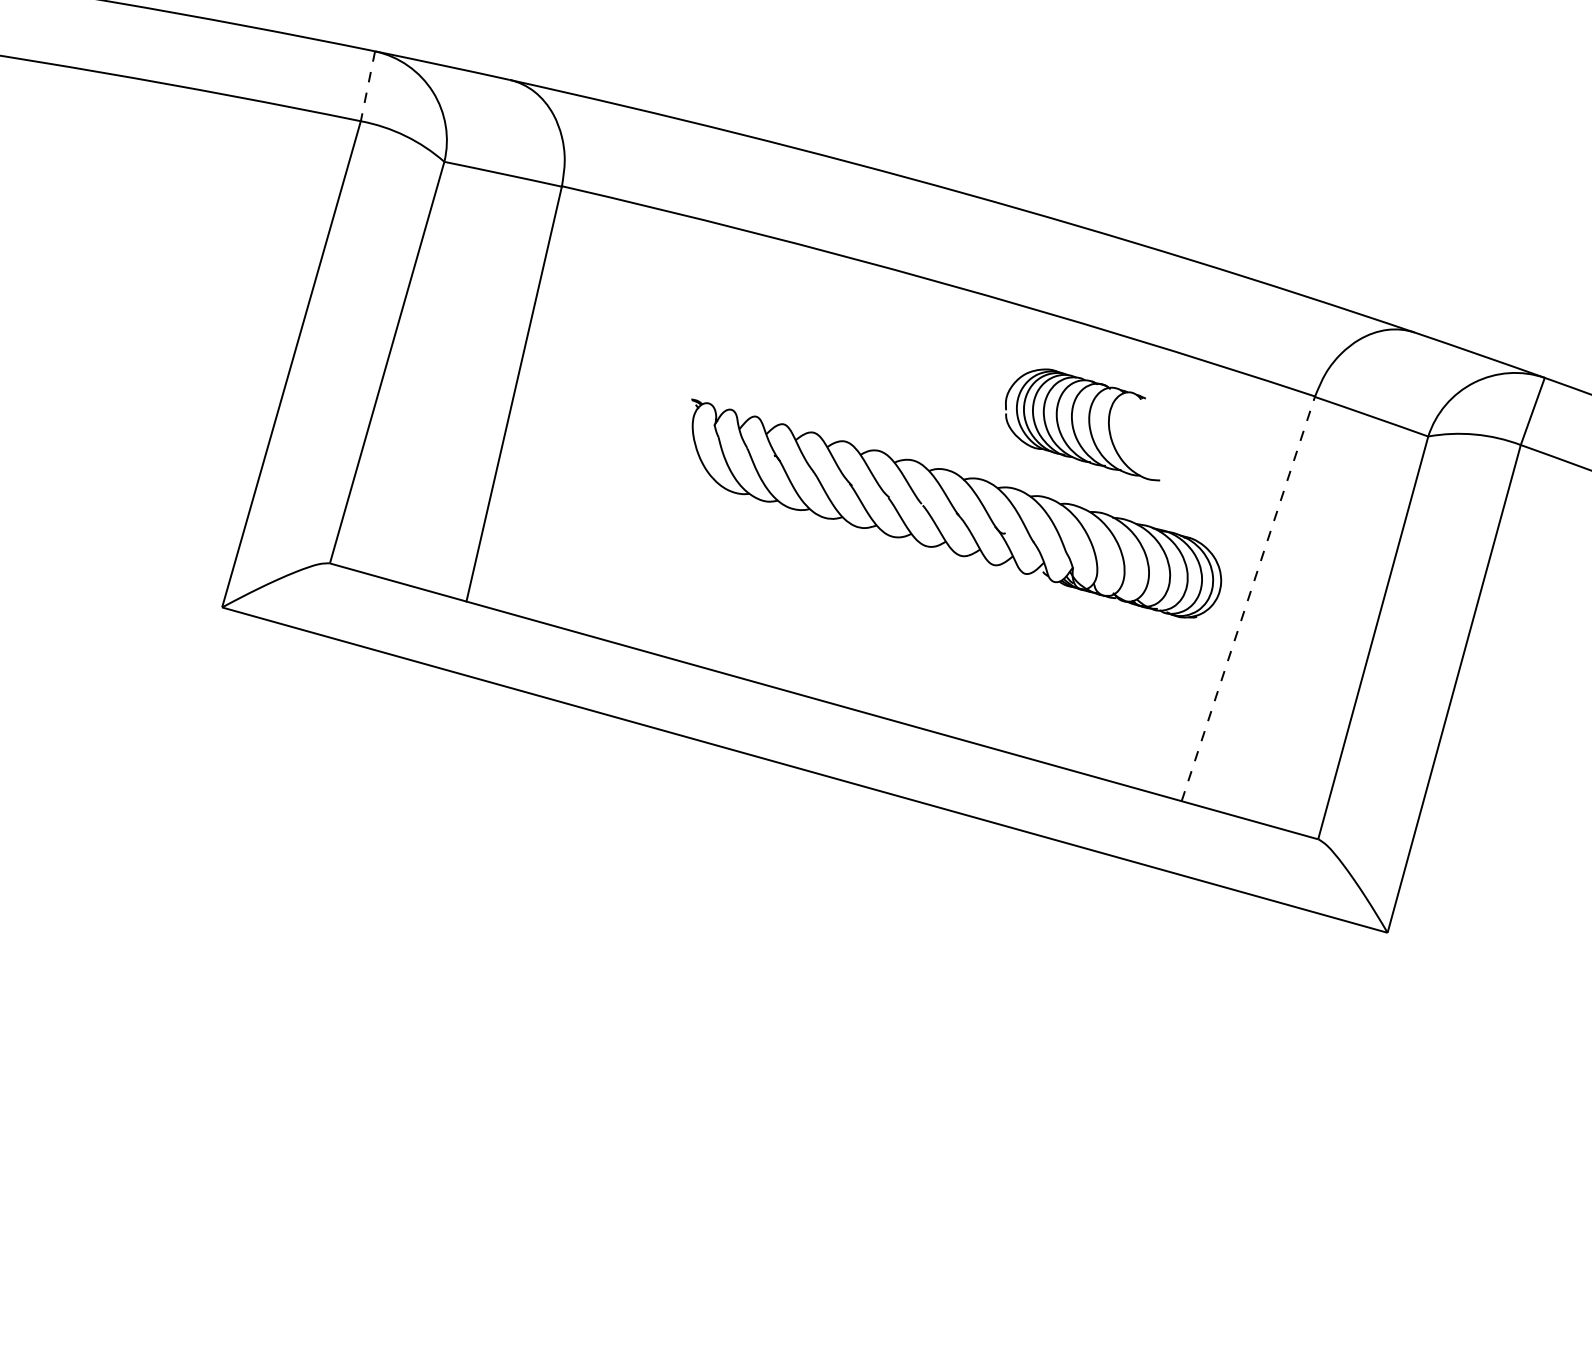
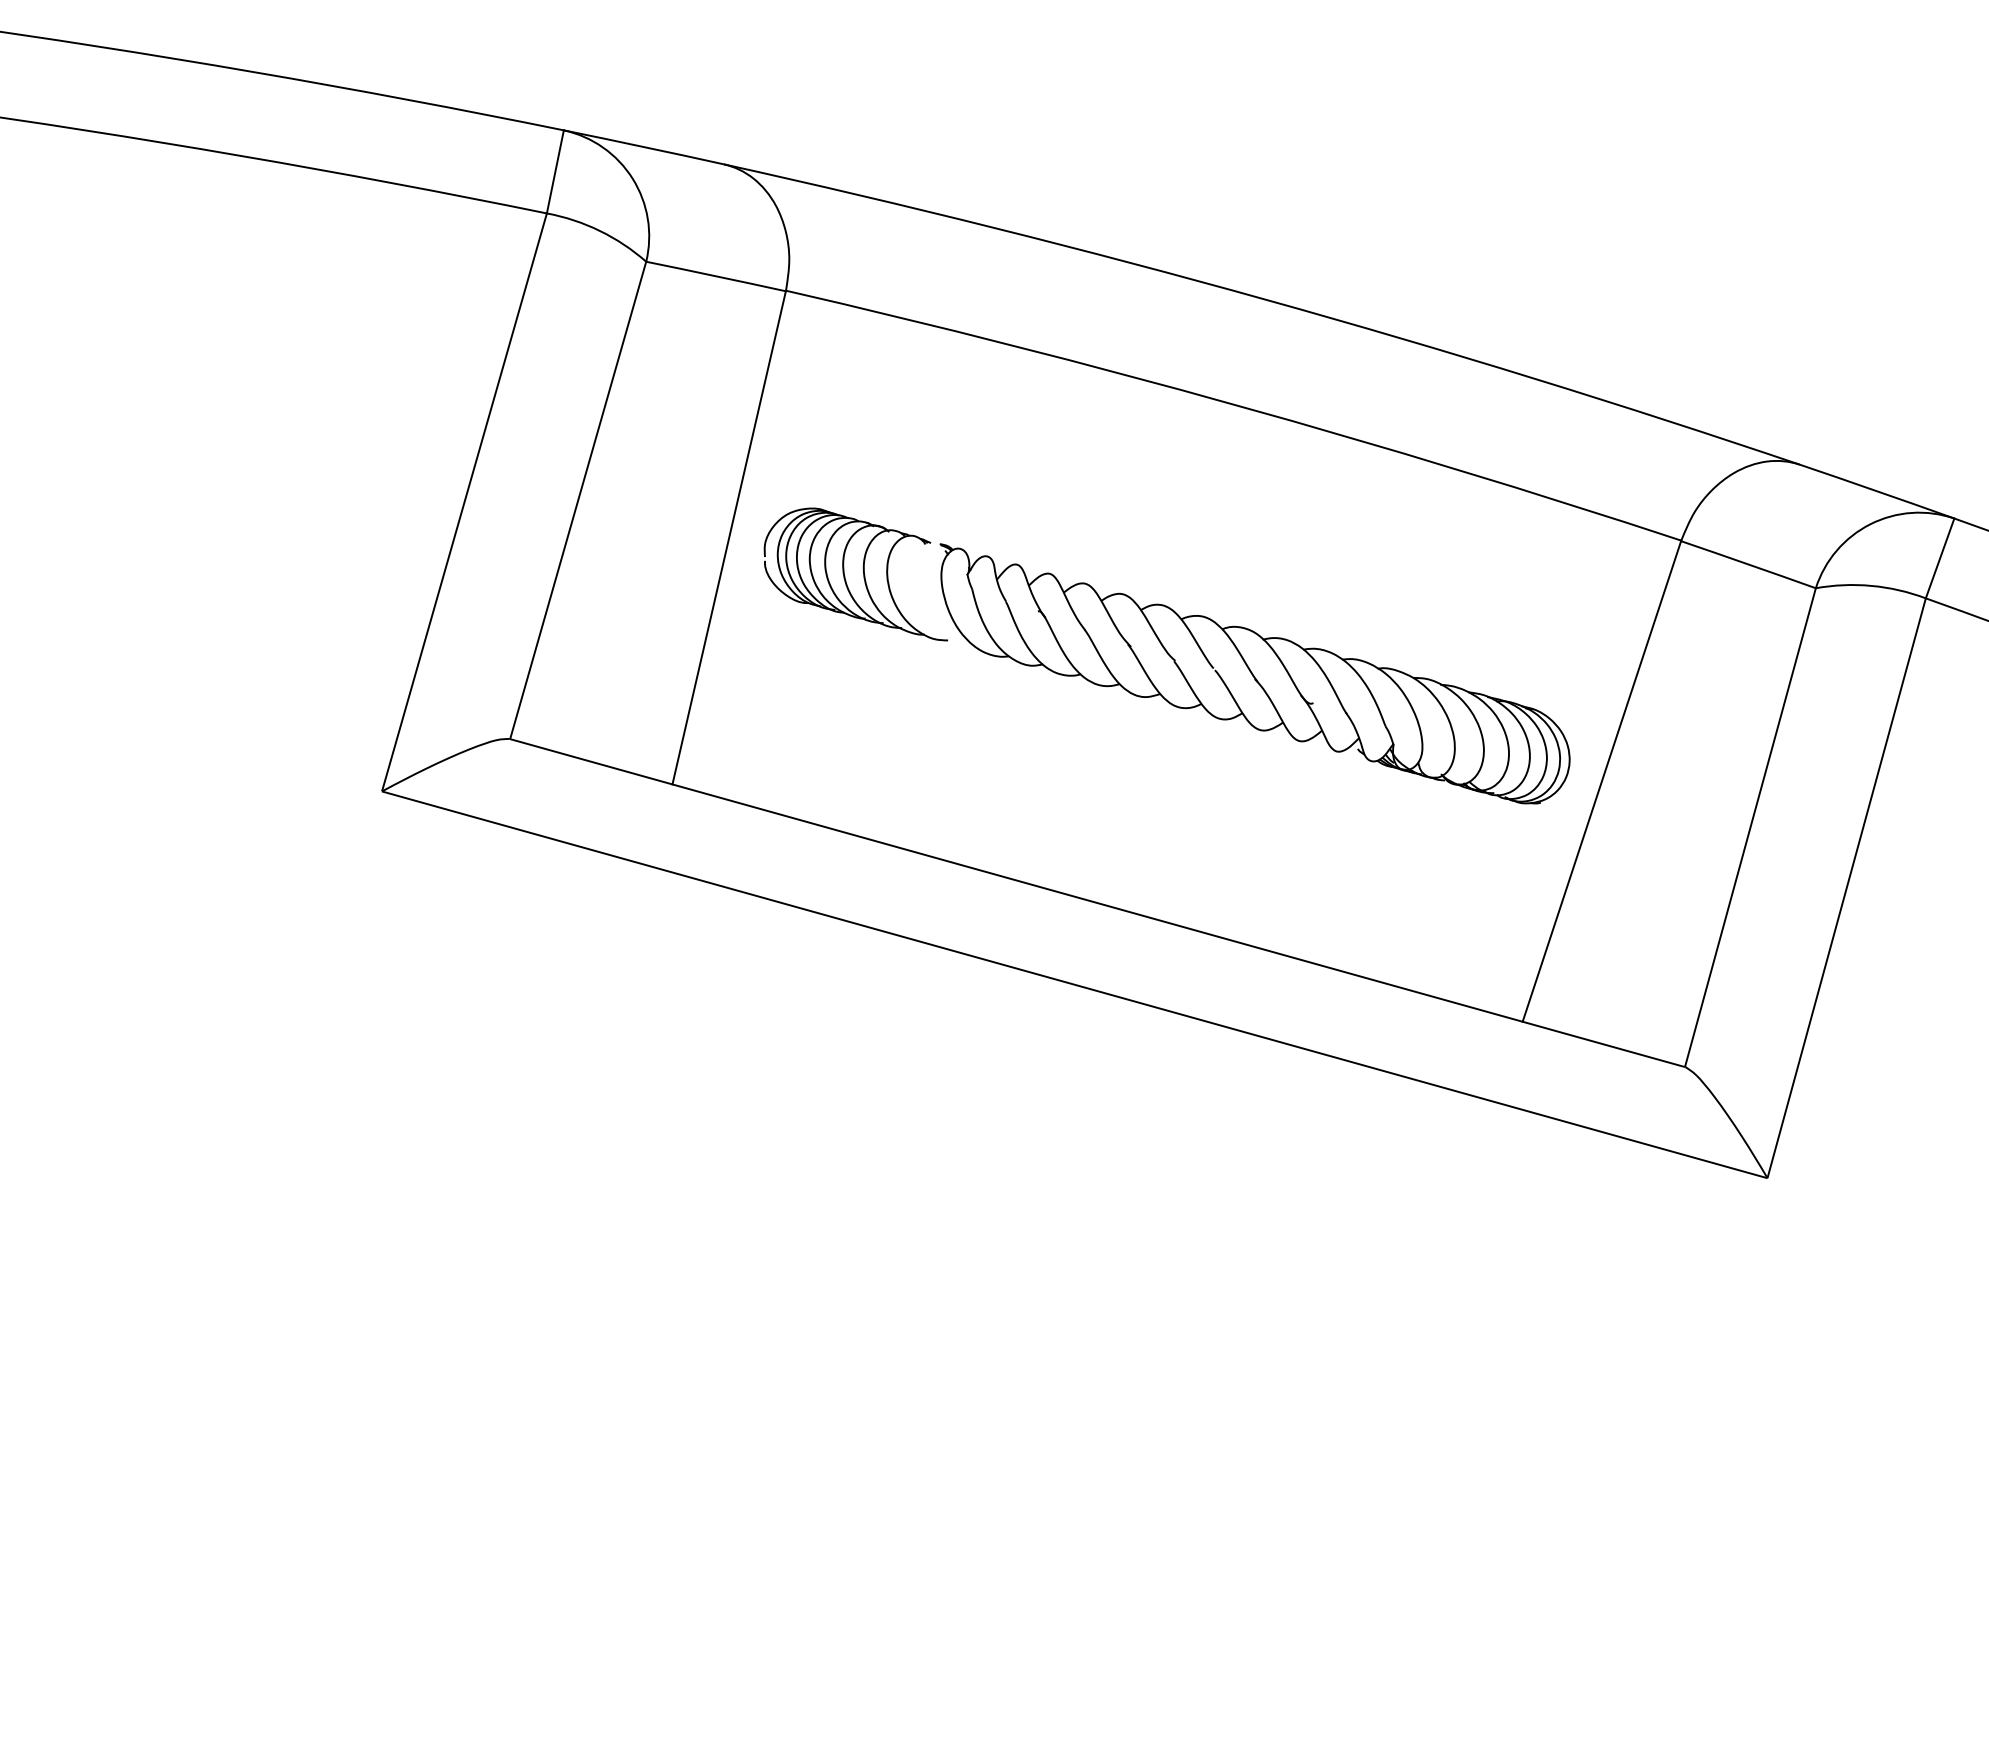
line: (368, 86) -> (555, 172), dashed -> solid
part: (1082, 424) -> (855, 574), moved
line: (1248, 599) -> (1602, 781), dashed -> solid

